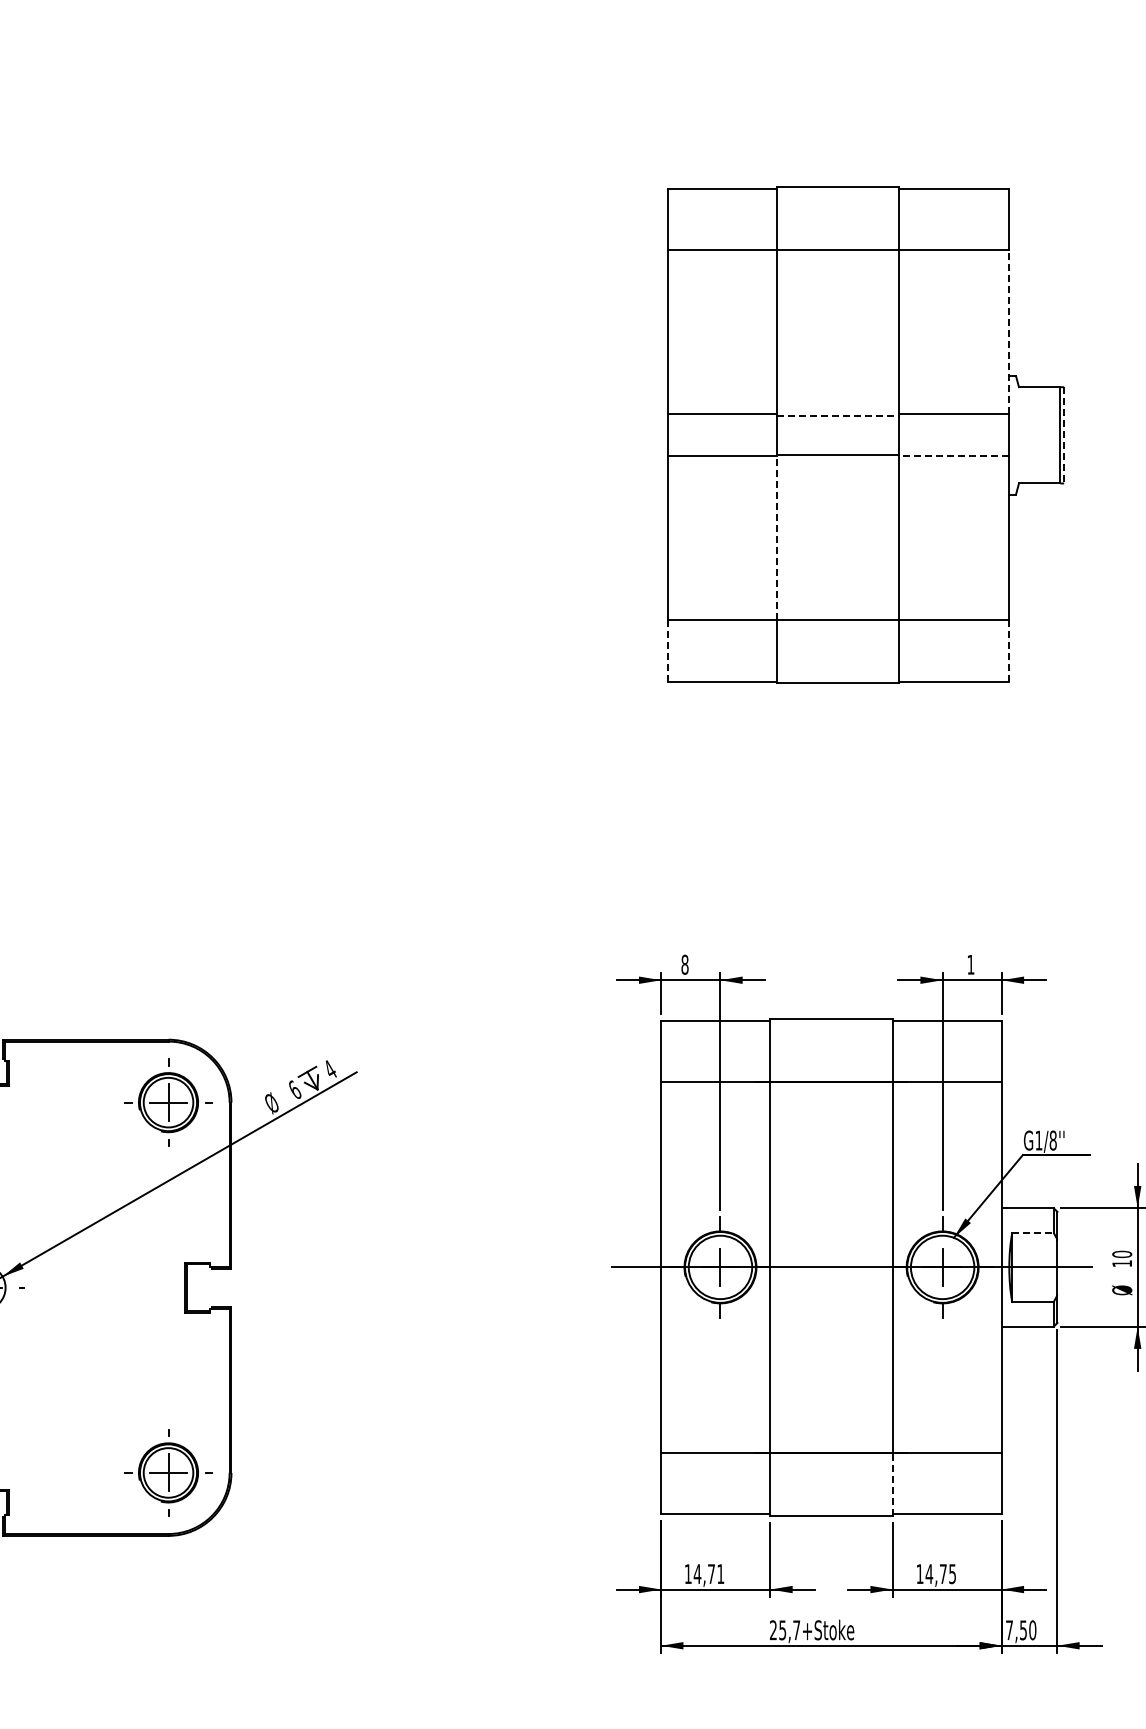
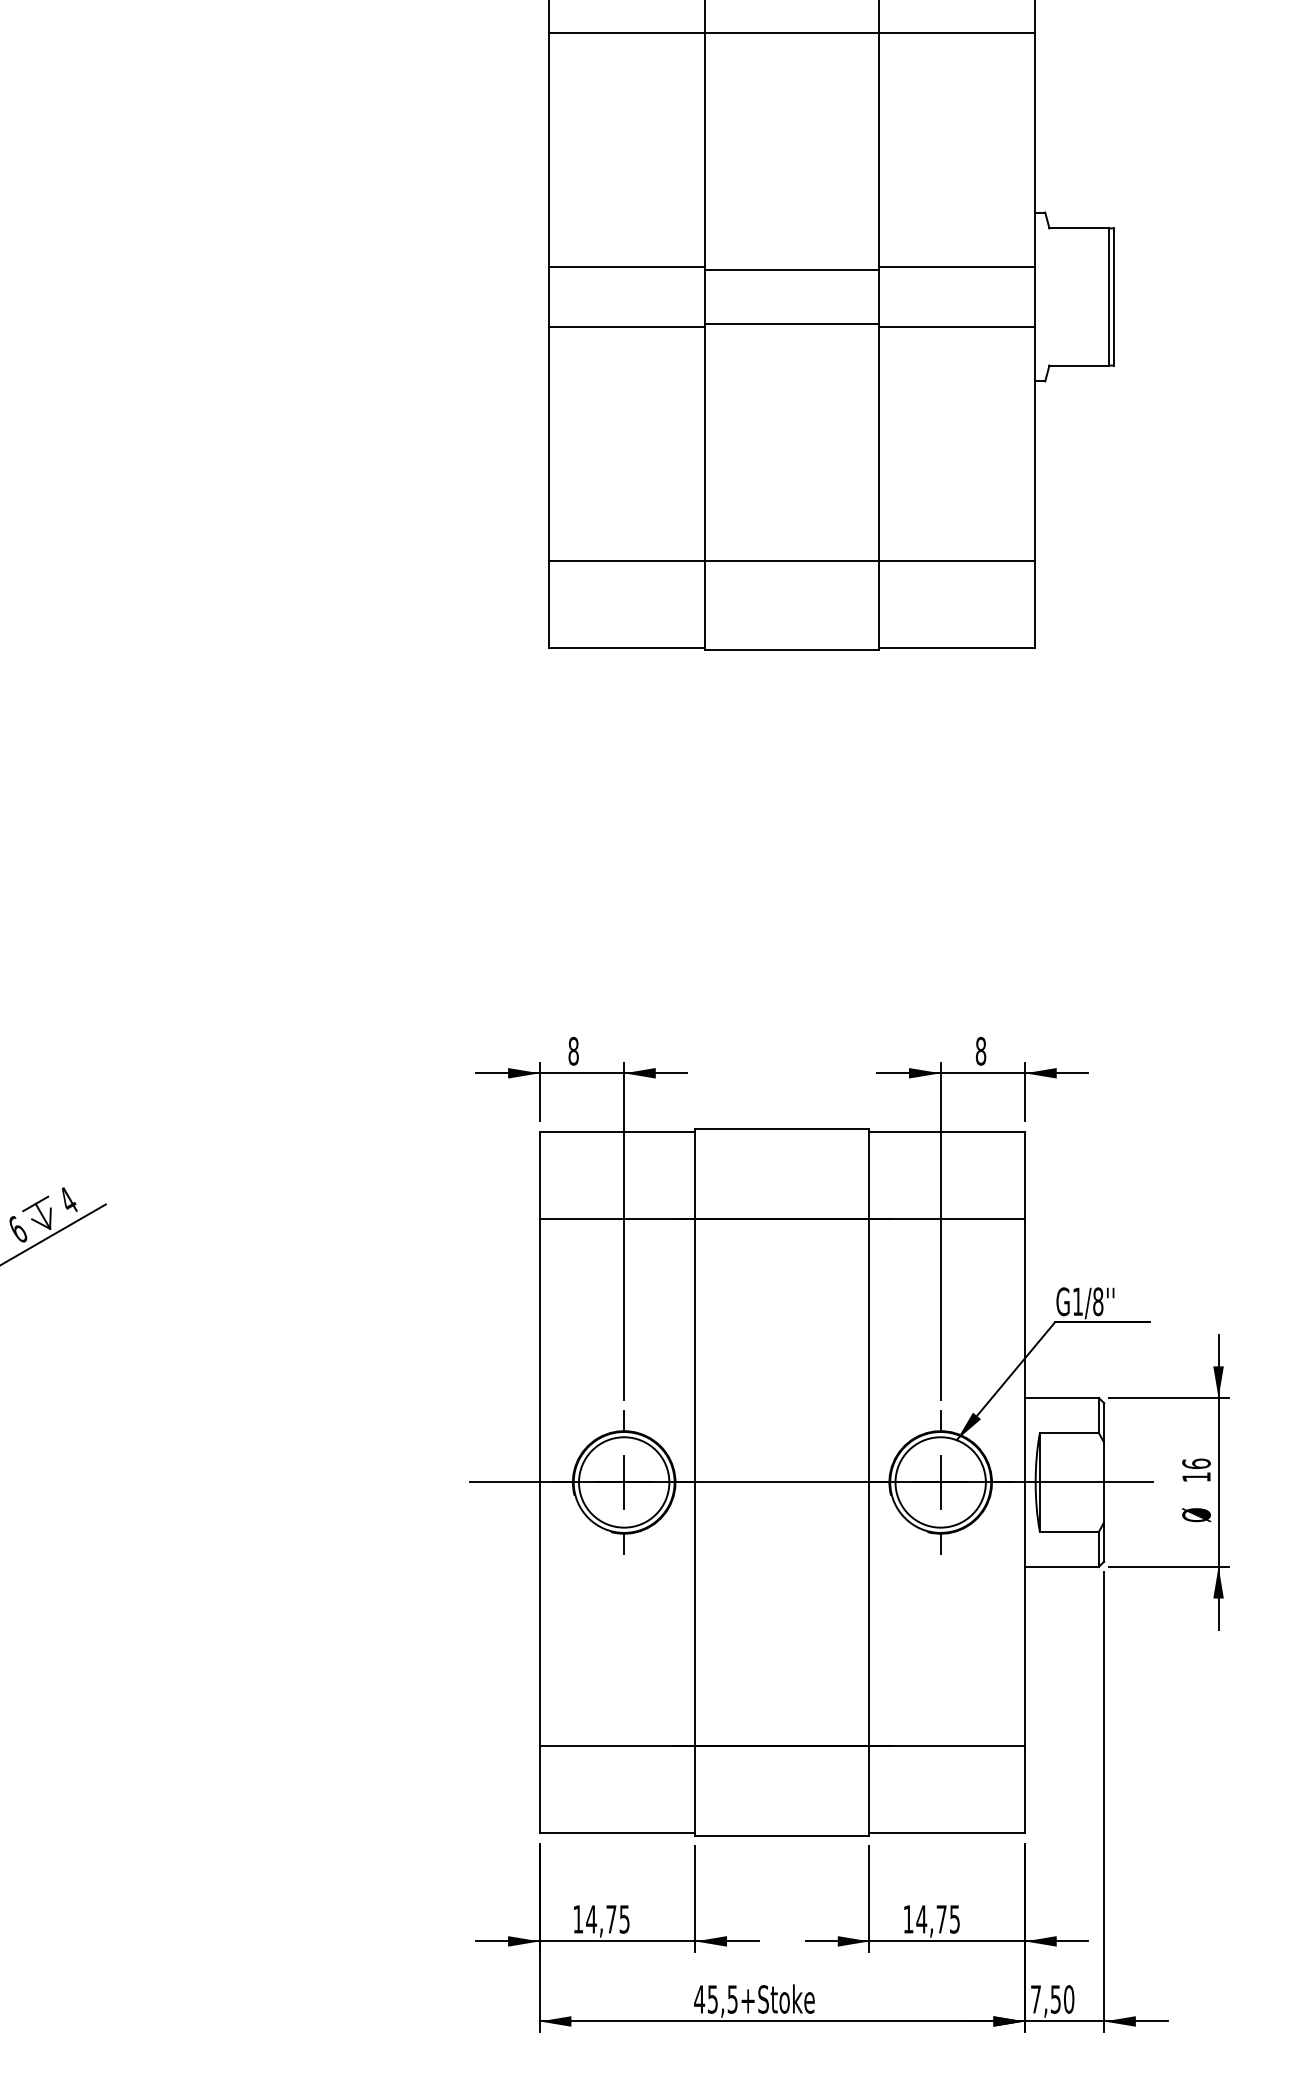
line: (1008, 331) -> (1034, 149), dashed -> solid
line: (838, 416) -> (792, 270), dashed -> solid
line: (1064, 435) -> (1114, 297), dashed -> solid
line: (954, 456) -> (957, 327), dashed -> solid
line: (777, 537) -> (705, 442), dashed -> solid
line: (667, 651) -> (548, 604), dashed -> solid
line: (1008, 651) -> (1034, 604), dashed -> solid
text: (970, 964) -> (980, 1050), 1 -> 8
line: (1032, 1232) -> (1068, 1432), dashed -> solid
text: (1121, 1253) -> (1195, 1462), 10 -> 16
line: (892, 1483) -> (869, 1790), dashed -> solid
text: (720, 1574) -> (624, 1919), 14,71 -> 14,75
text: (784, 1630) -> (715, 1999), 25,7+Stoke -> 45,5+Stoke

